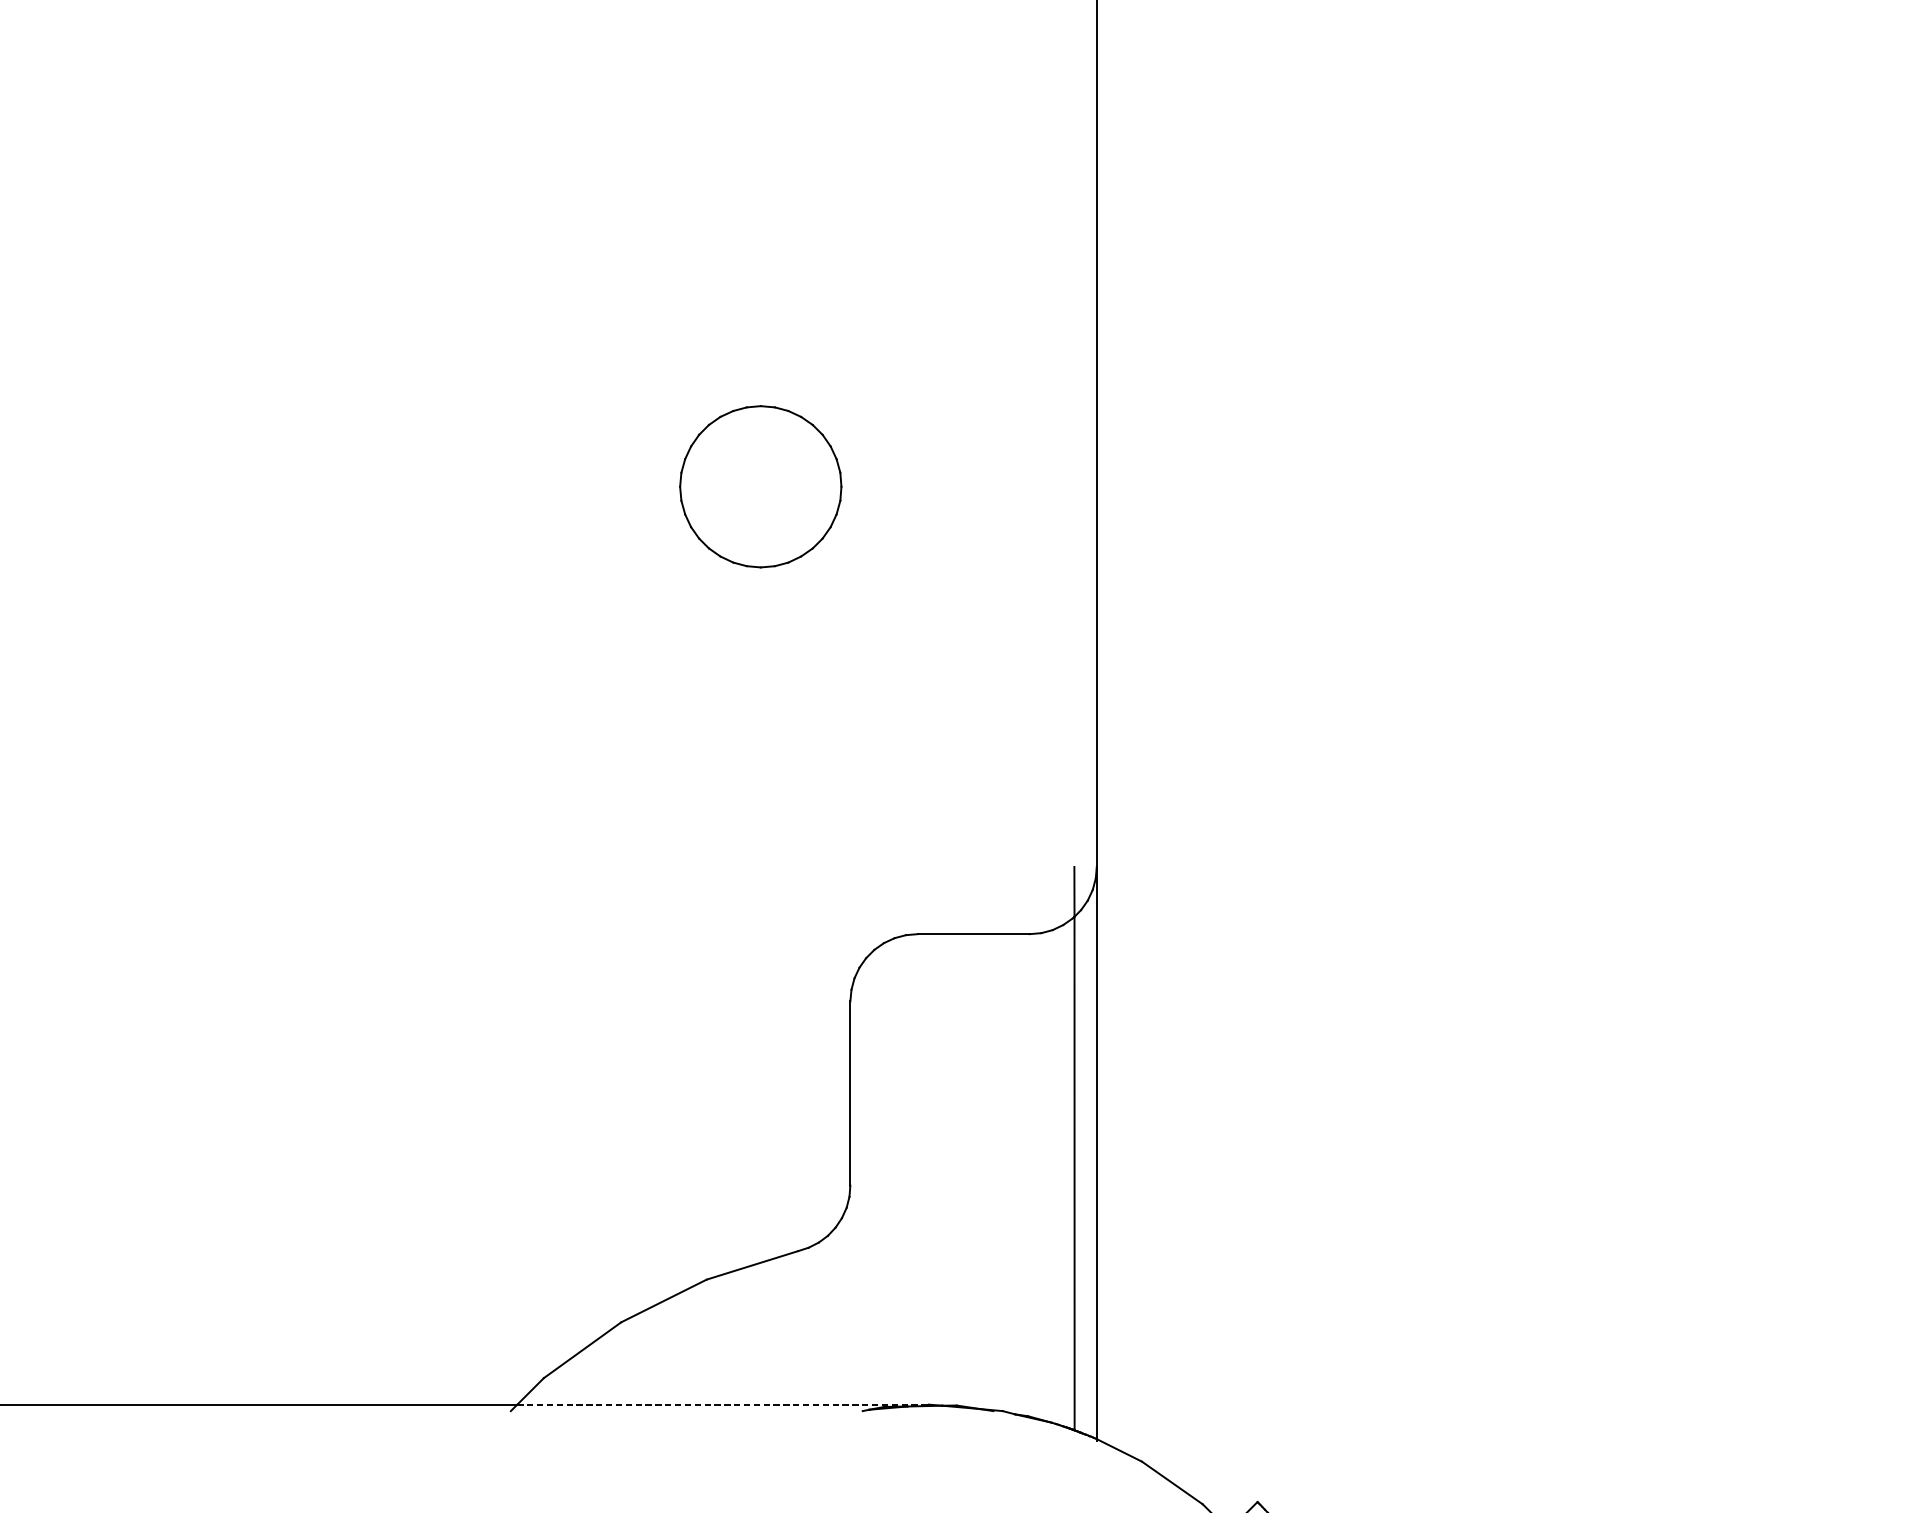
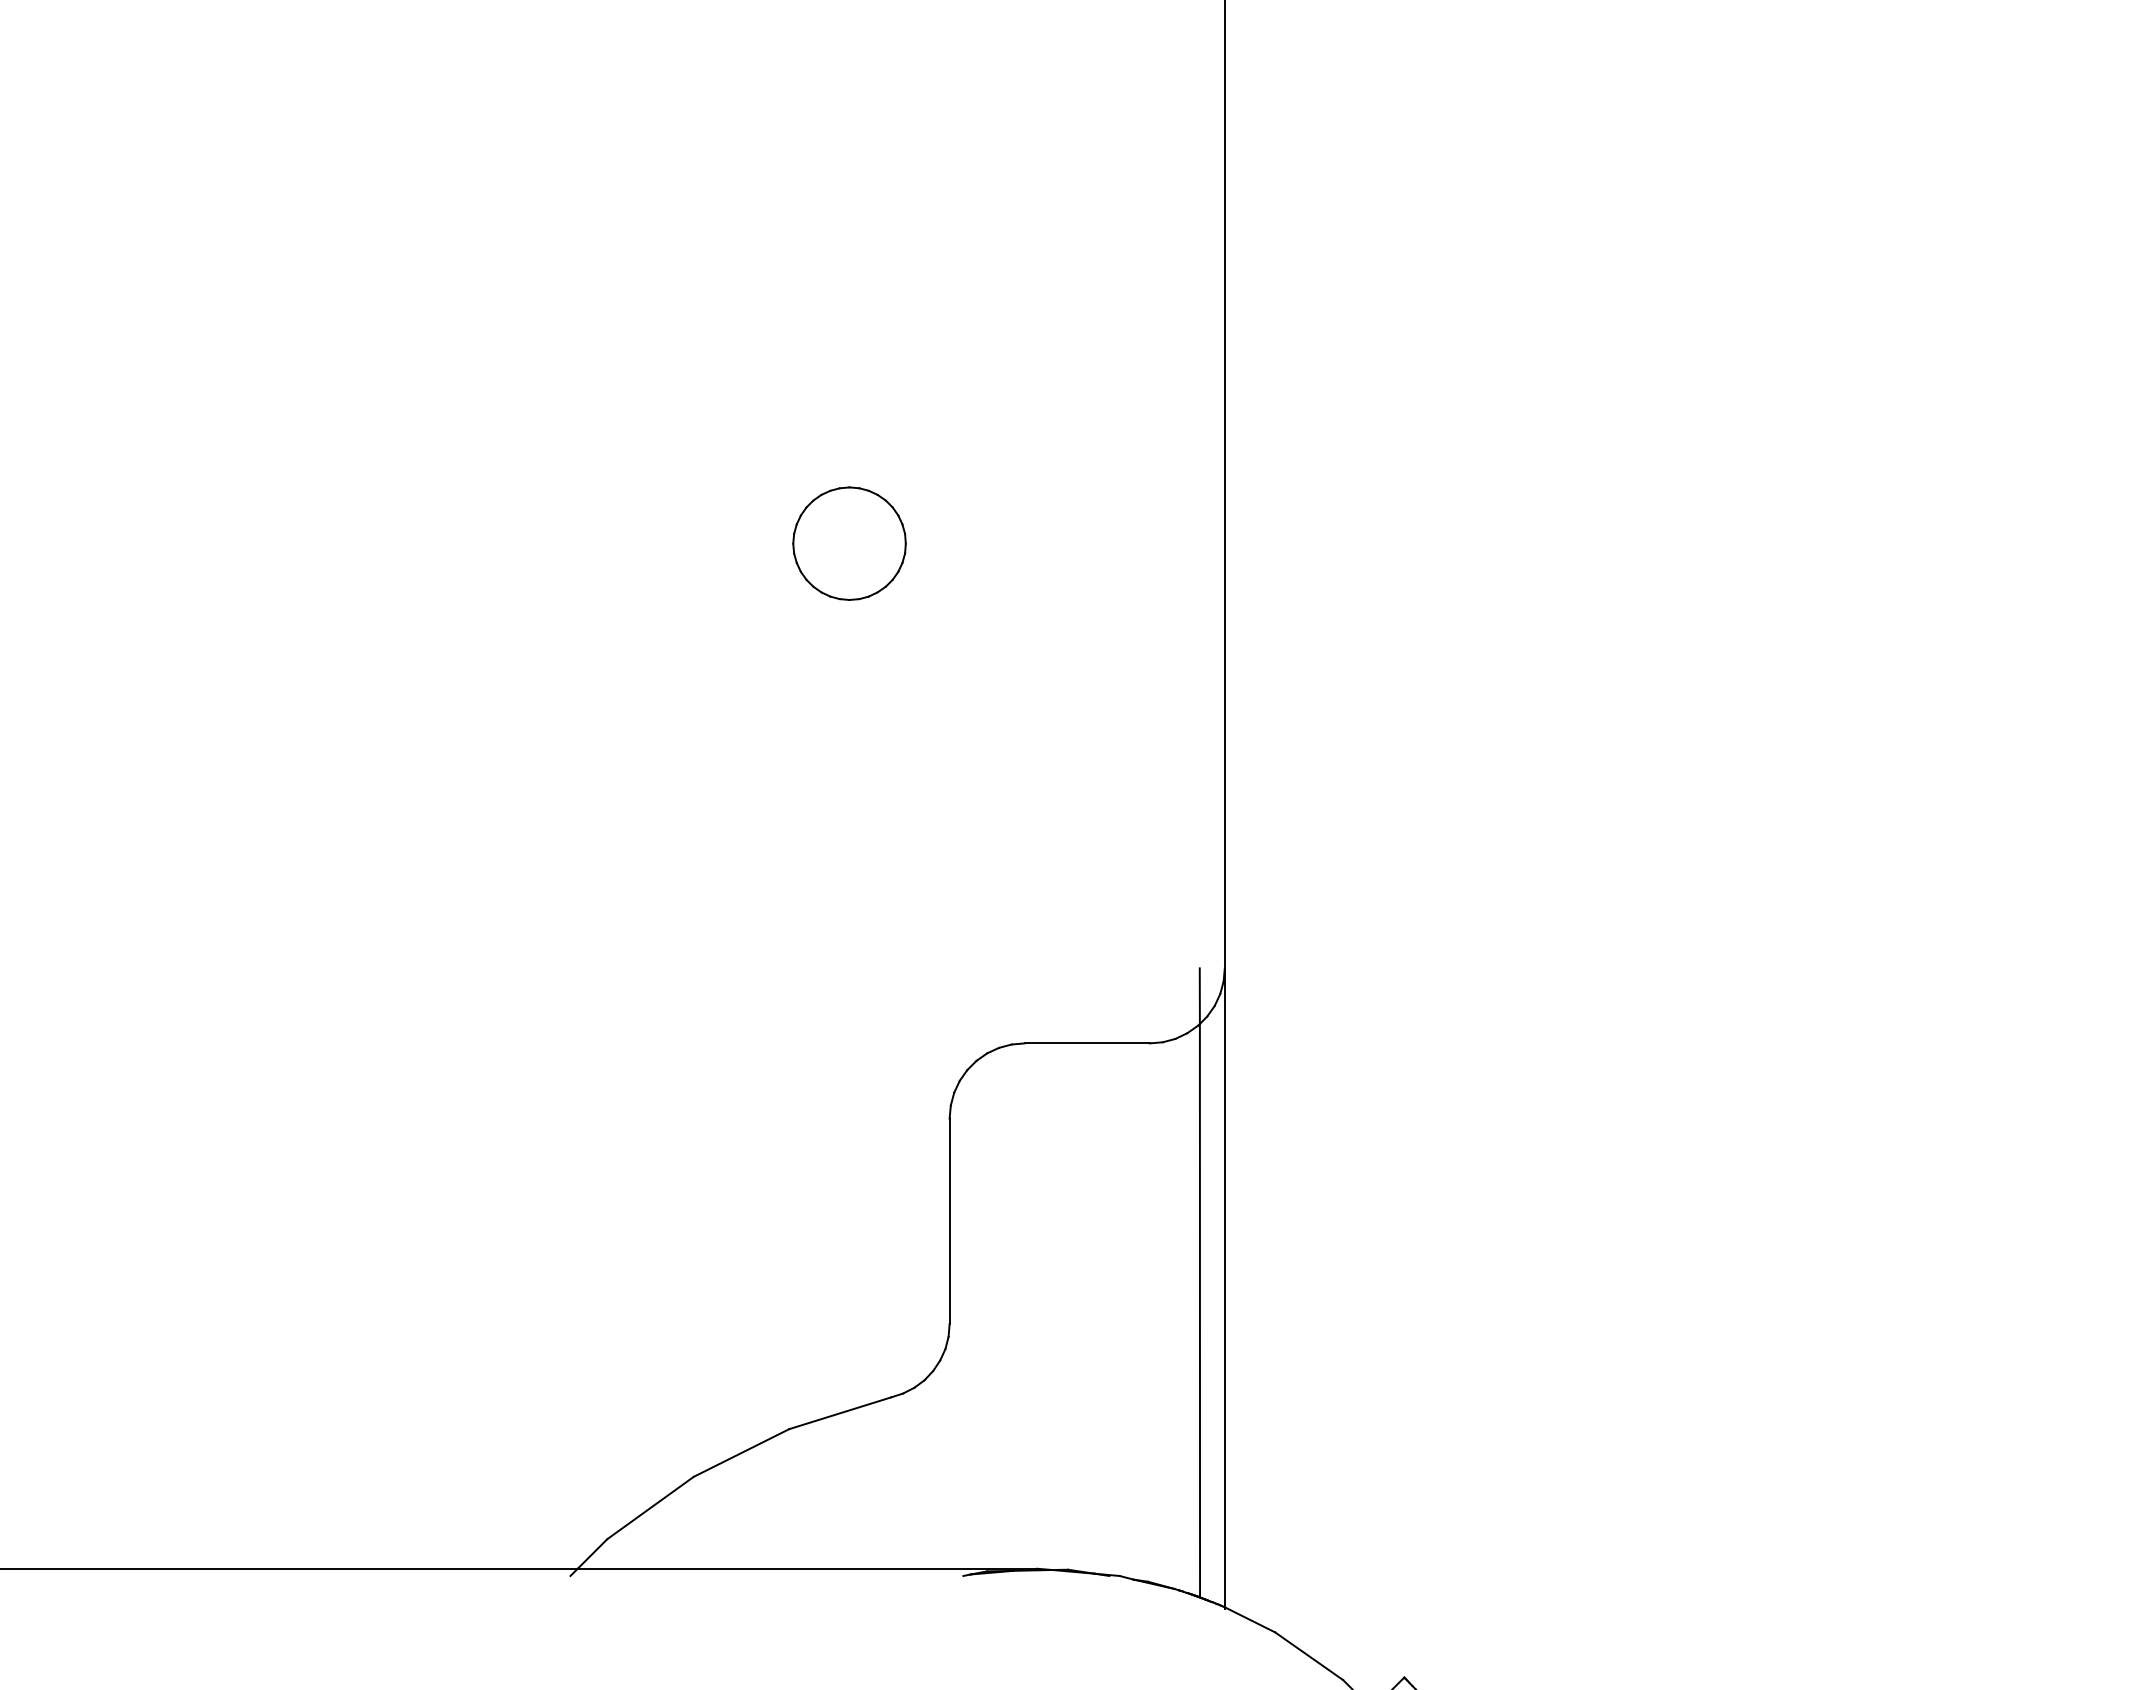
part: (760, 486) -> (849, 543), size x0.62
line: (723, 1404) -> (807, 1568), dashed -> solid

